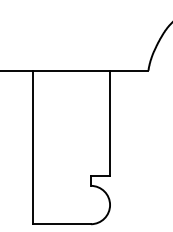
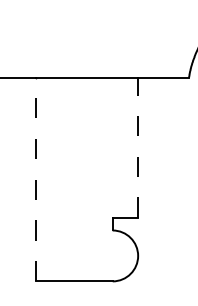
line: (110, 123) -> (138, 147), solid -> dashed
line: (33, 147) -> (36, 179), solid -> dashed

